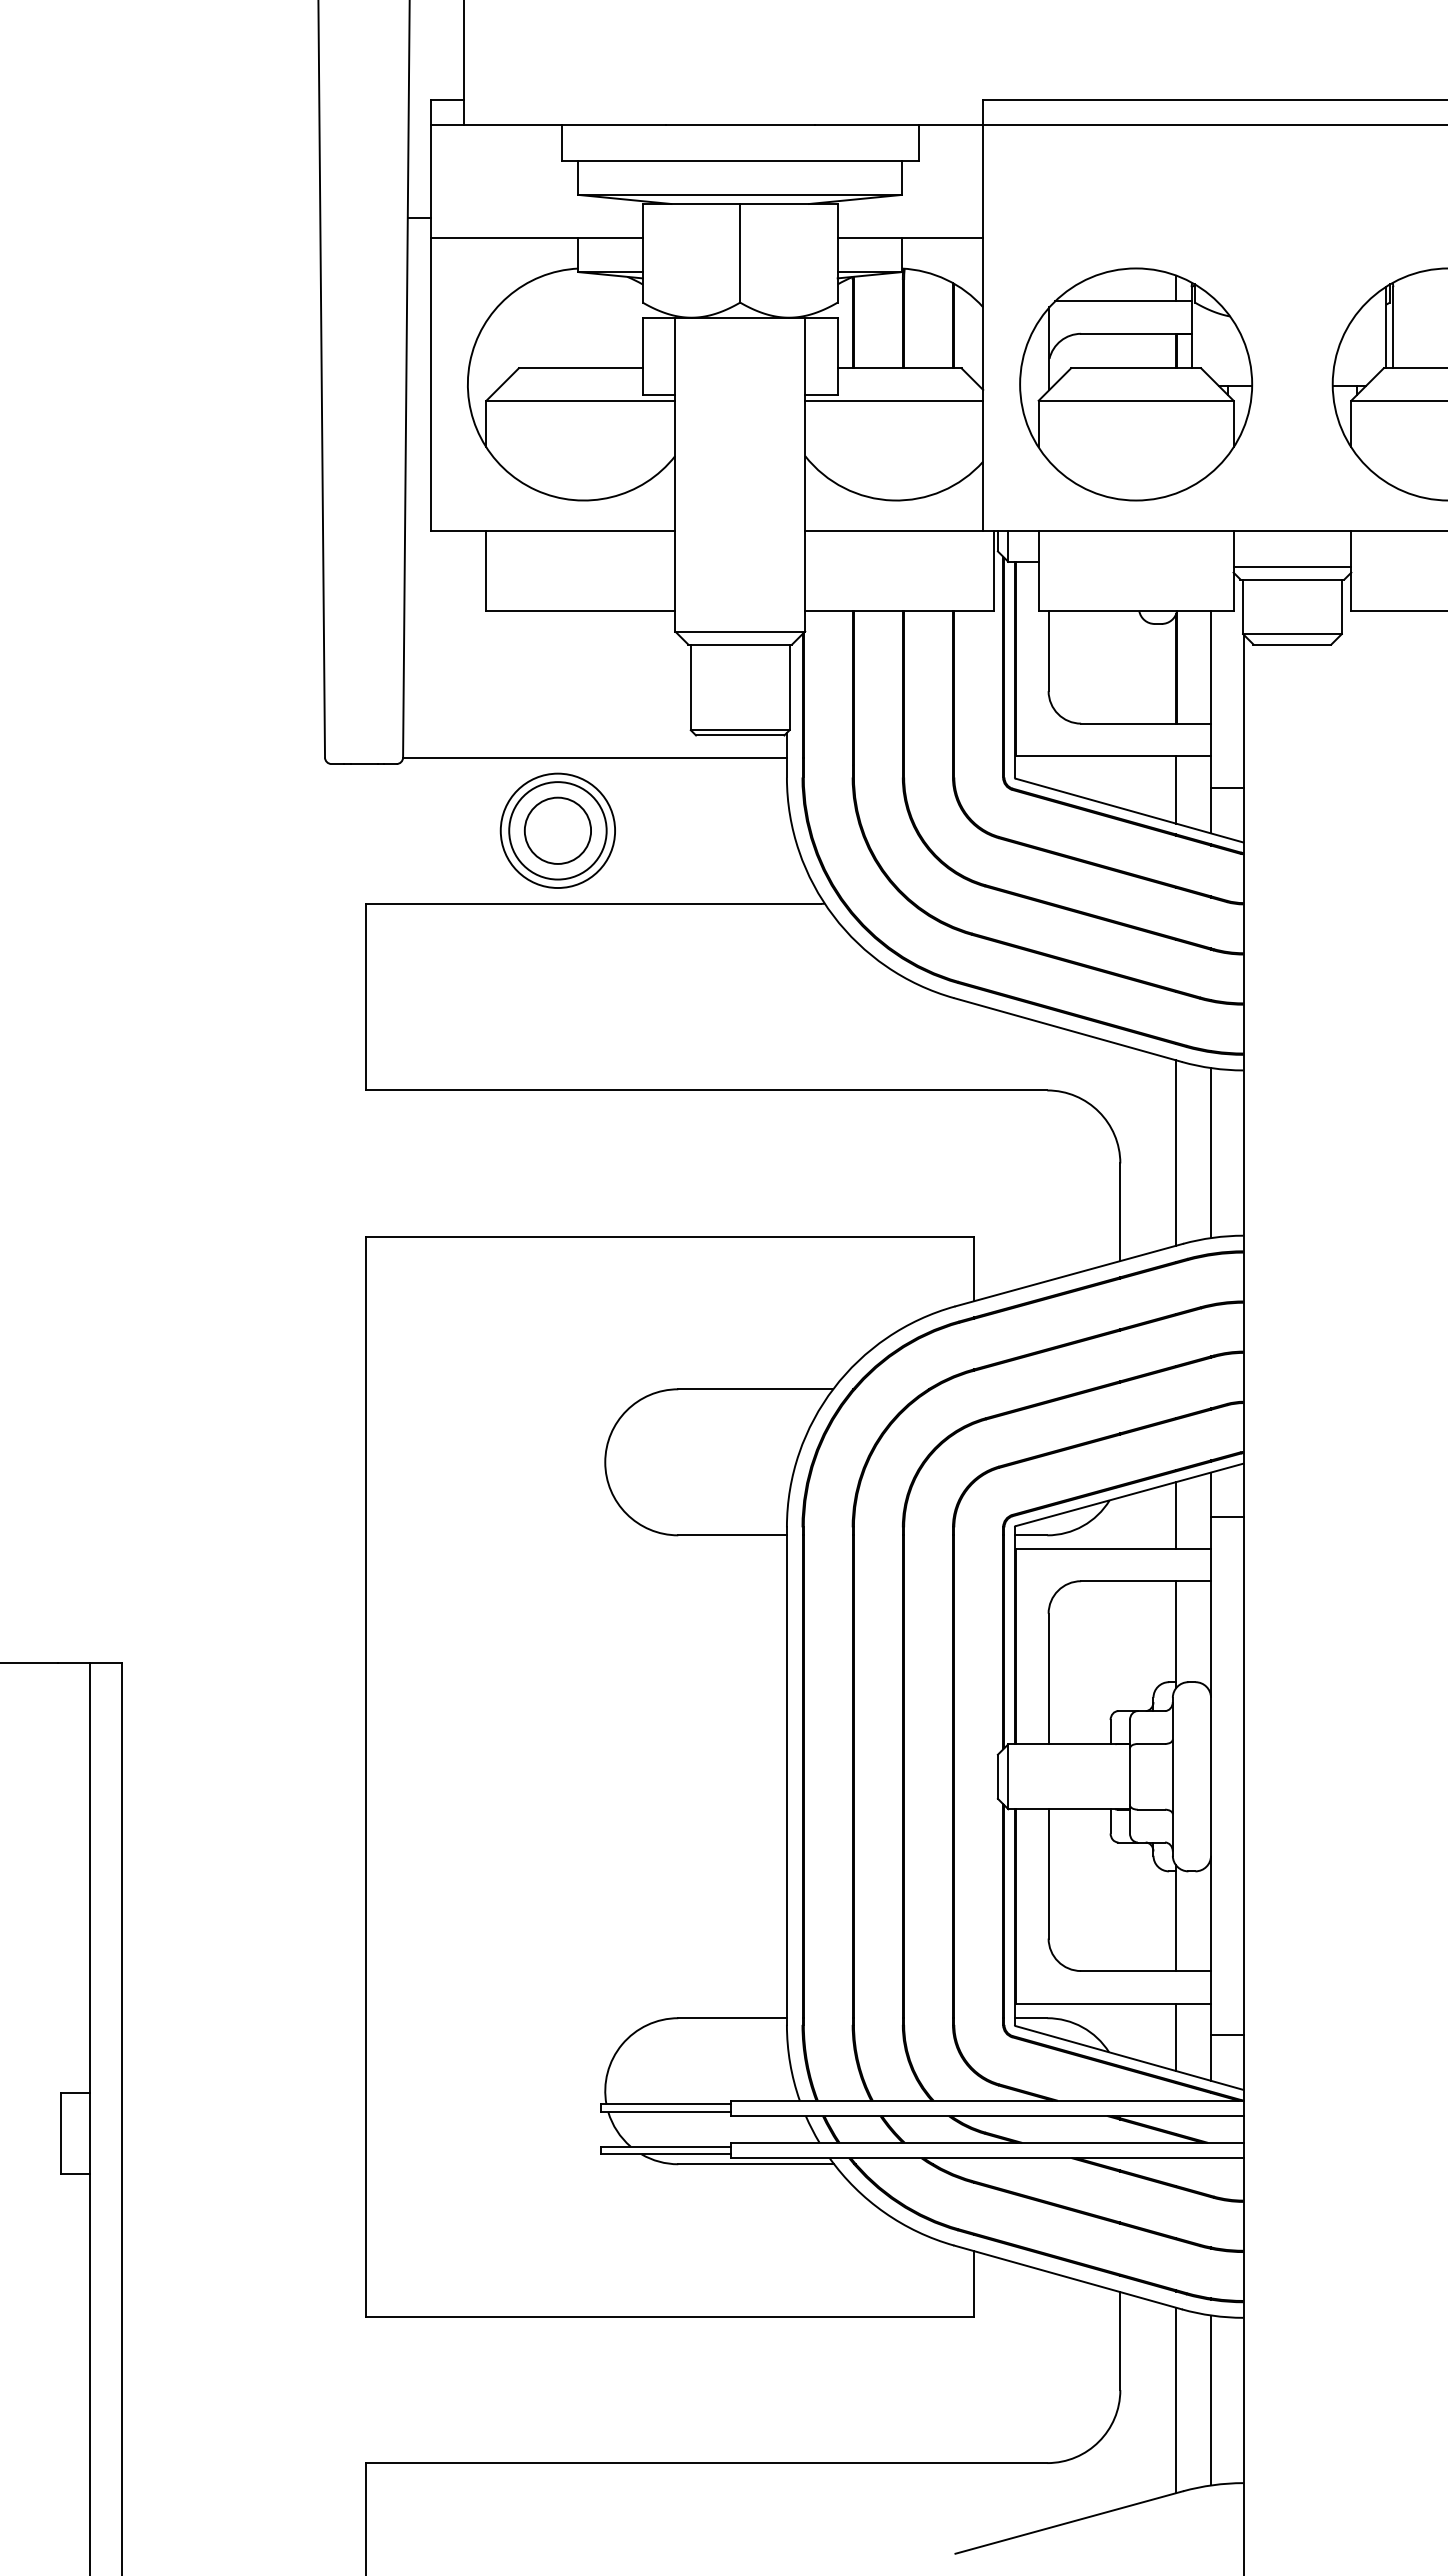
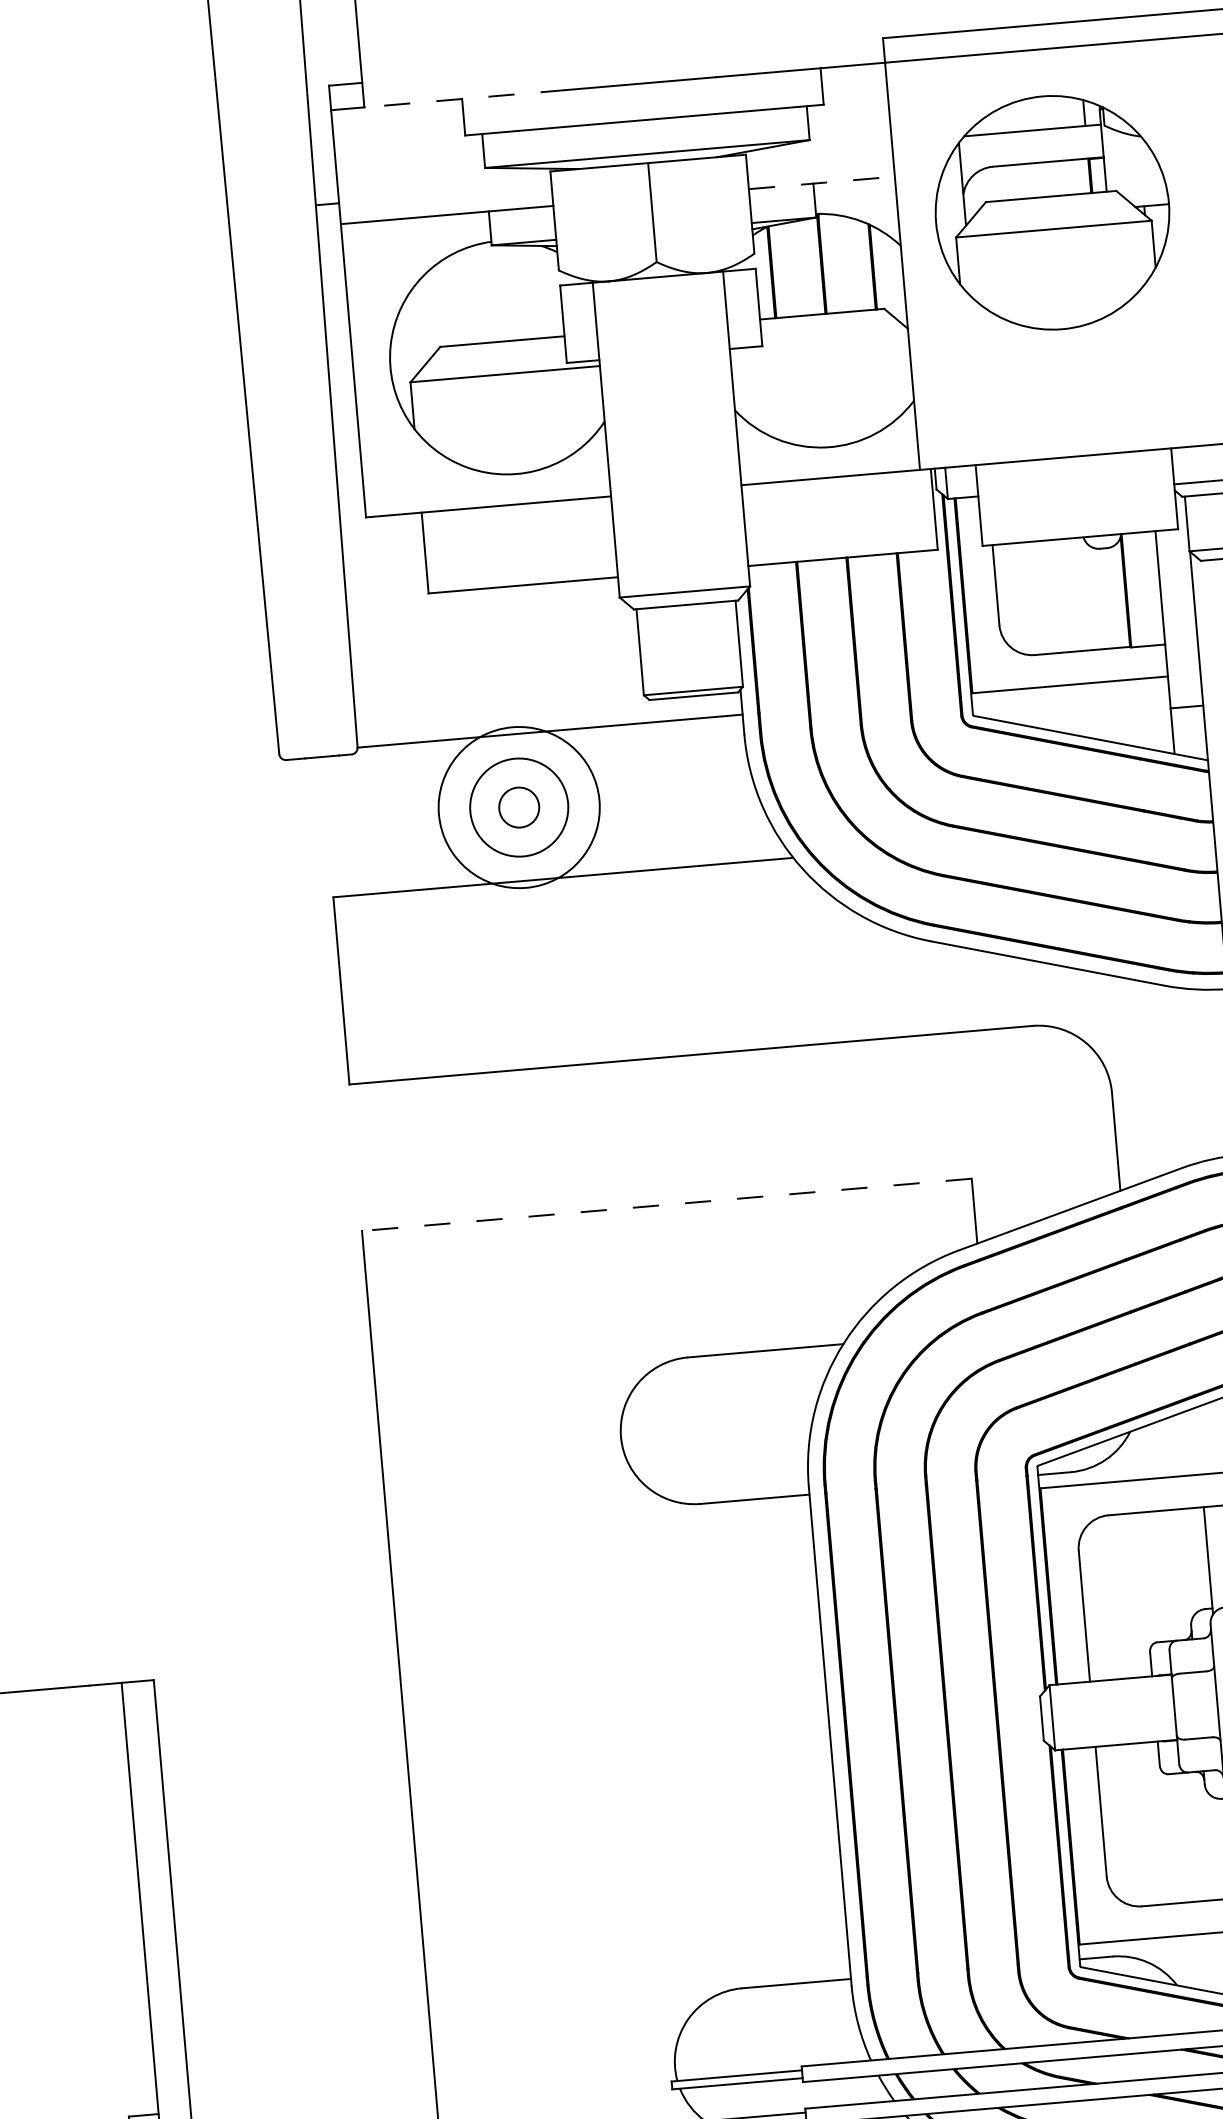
line: (564, 124) -> (465, 98), solid -> dashed
line: (910, 238) -> (821, 183), solid -> dashed
part: (1136, 384) -> (1052, 212), moved
line: (894, 400) -> (819, 346), removed
line: (1176, 789) -> (1136, 712), removed
circle: (557, 830) -> (518, 807), size x0.6
circle: (557, 830) -> (518, 807), size x1.4
line: (1176, 1152) -> (1167, 1077), removed
line: (1211, 1153) -> (1202, 1075), removed
line: (670, 1236) -> (667, 1204), solid -> dashed
line: (1176, 1515) -> (1198, 1441), removed

